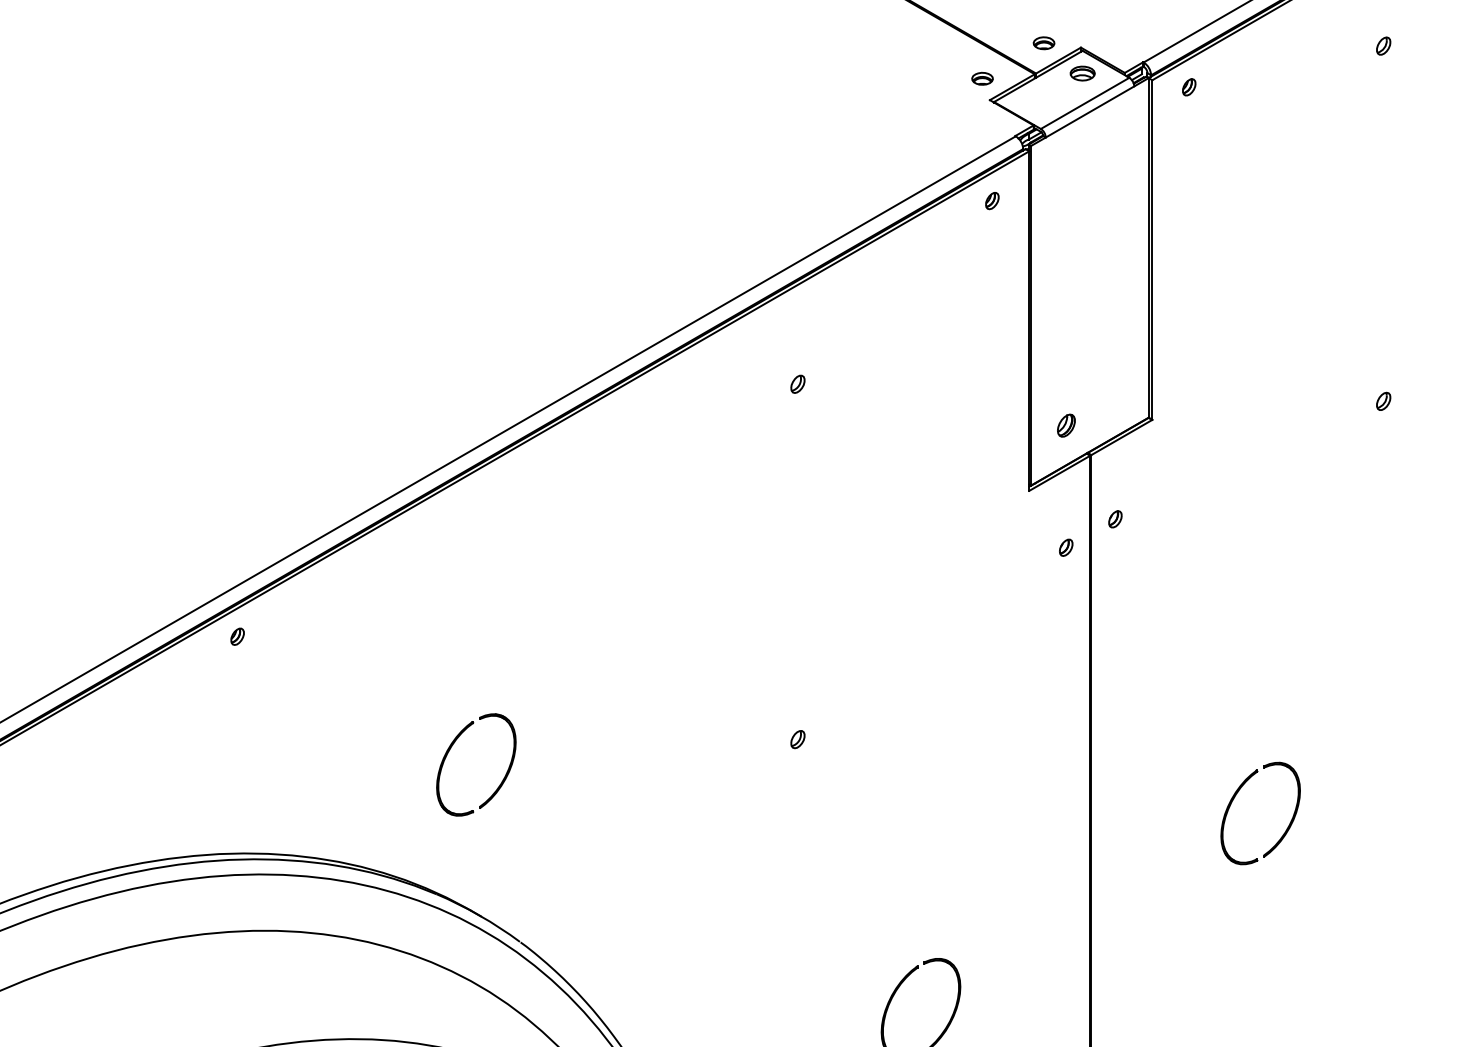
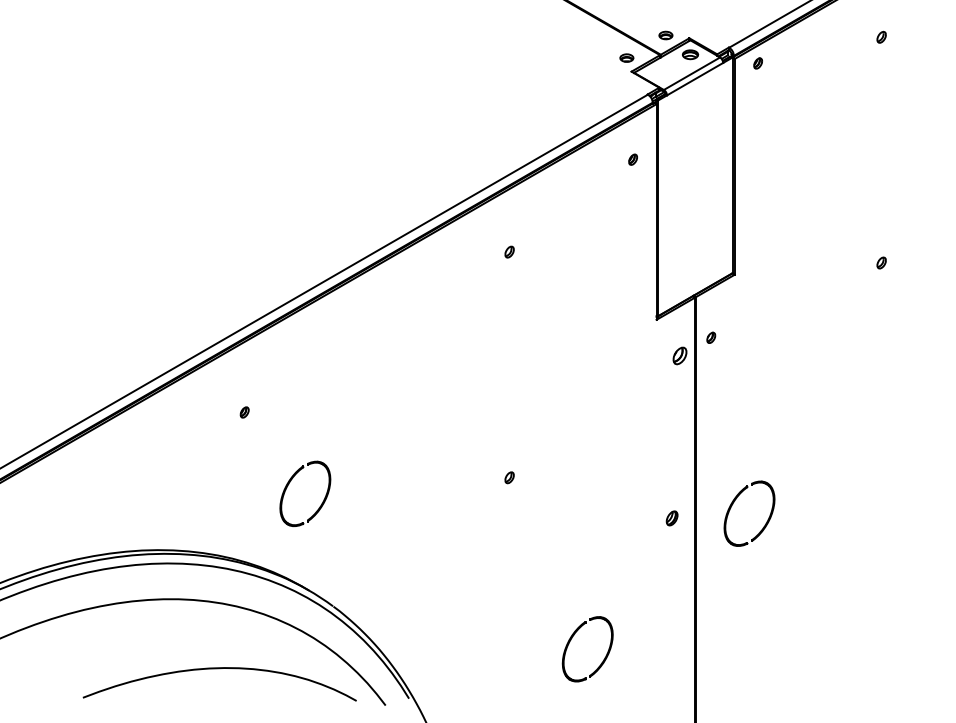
part: (991, 200) -> (632, 159), moved
part: (1065, 425) -> (671, 518), moved
part: (1065, 547) -> (679, 355), size x1.6
part: (237, 636) -> (244, 412), moved
part: (1235, 798) -> (733, 504), moved

